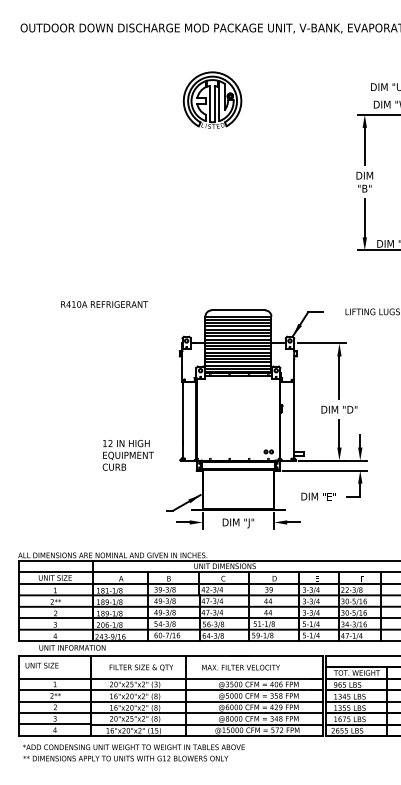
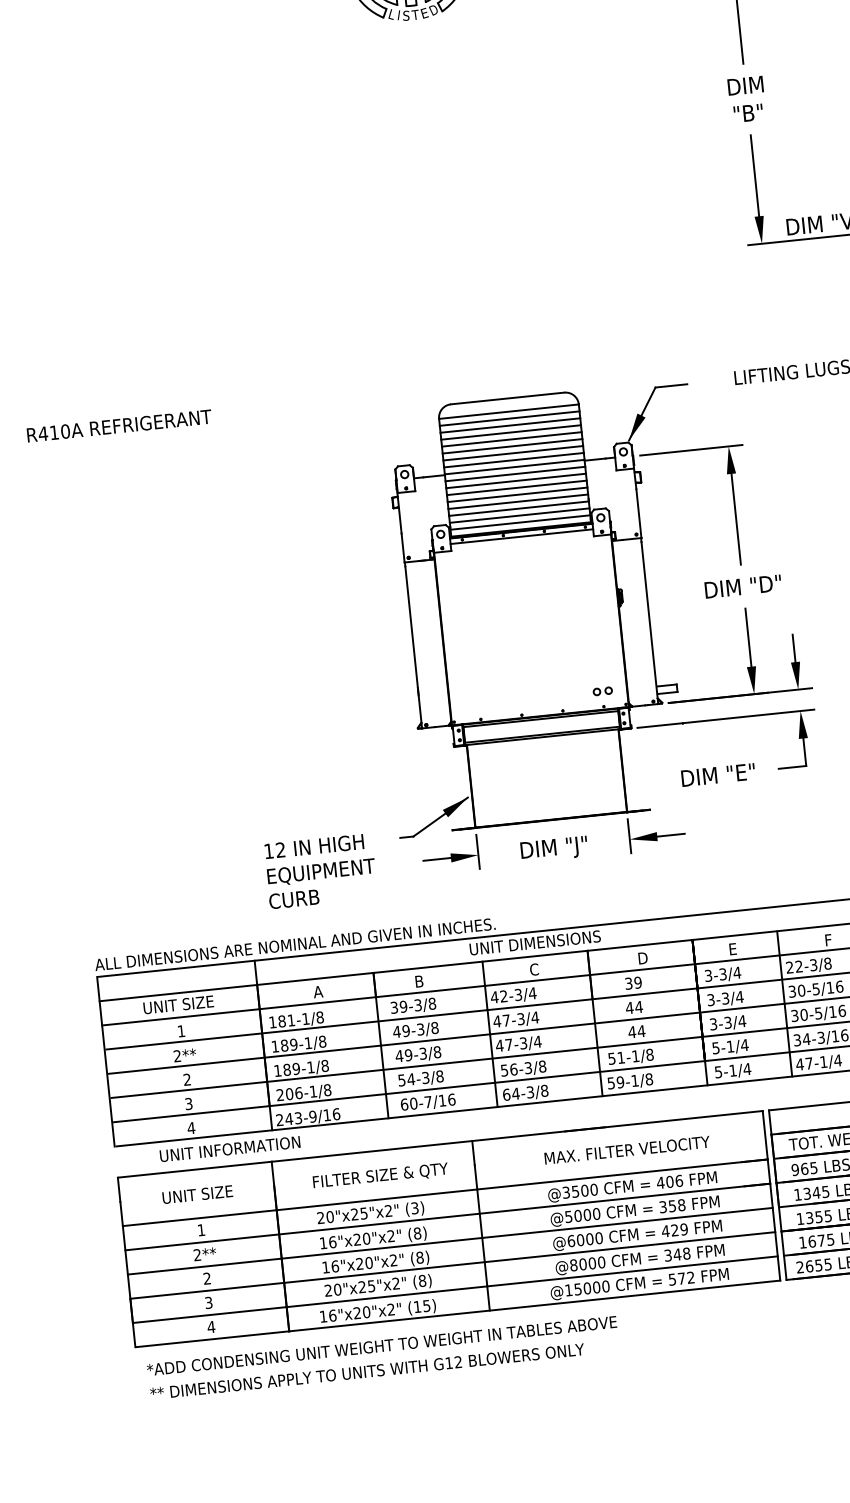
text: (104, 304) -> (119, 425), moved
text: (127, 455) -> (319, 871), moved
text: (41, 665) -> (196, 1194), moved
text: (240, 667) -> (626, 1150), moved

